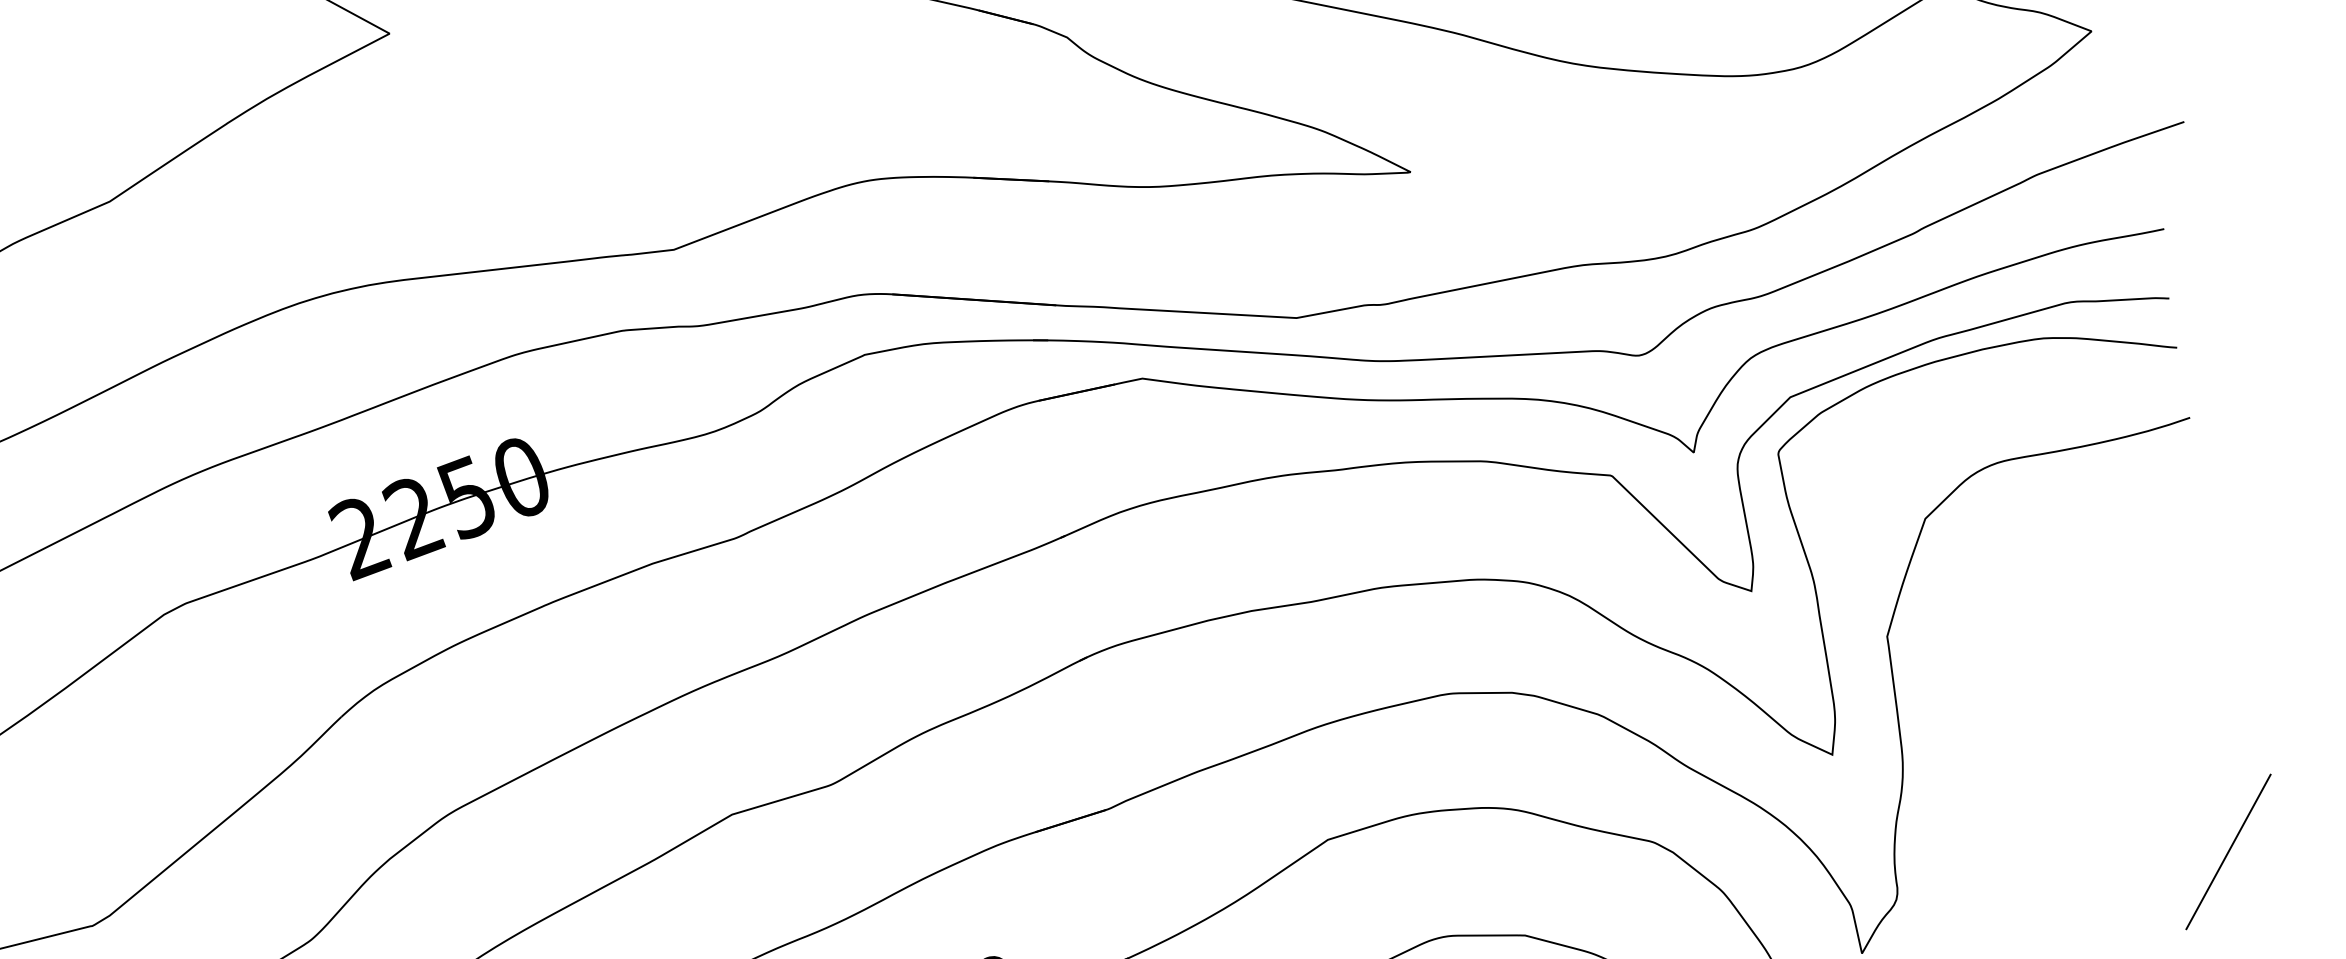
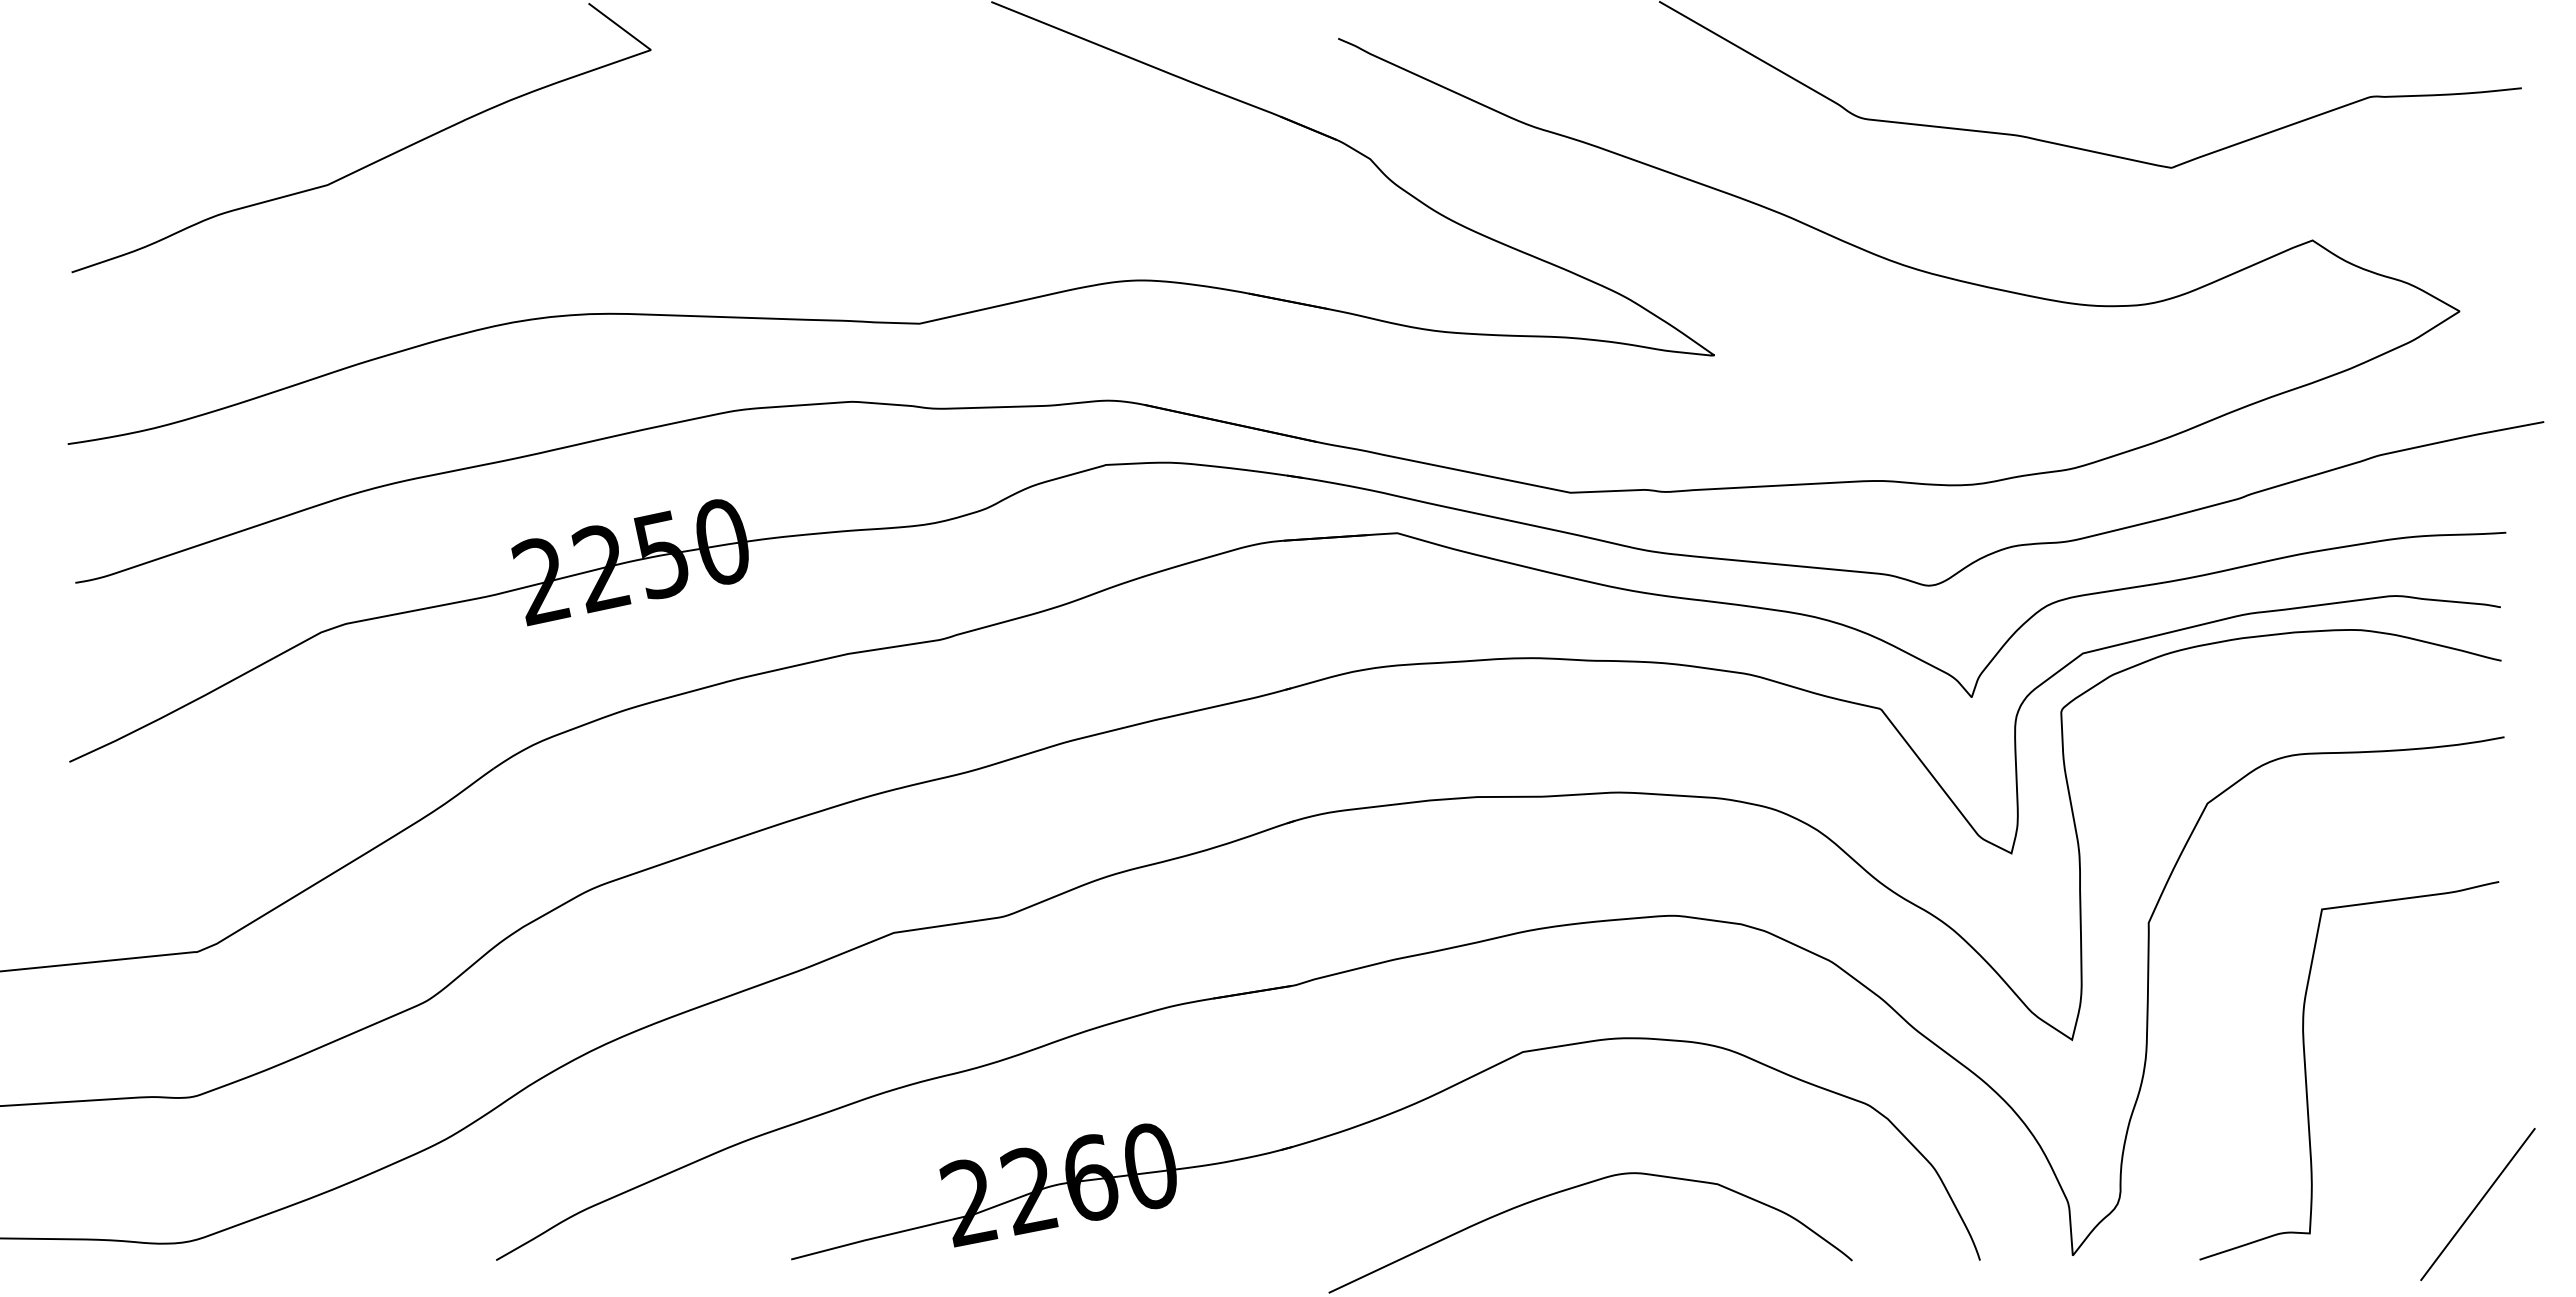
curve: (2052, 751) -> (2306, 1070), added

